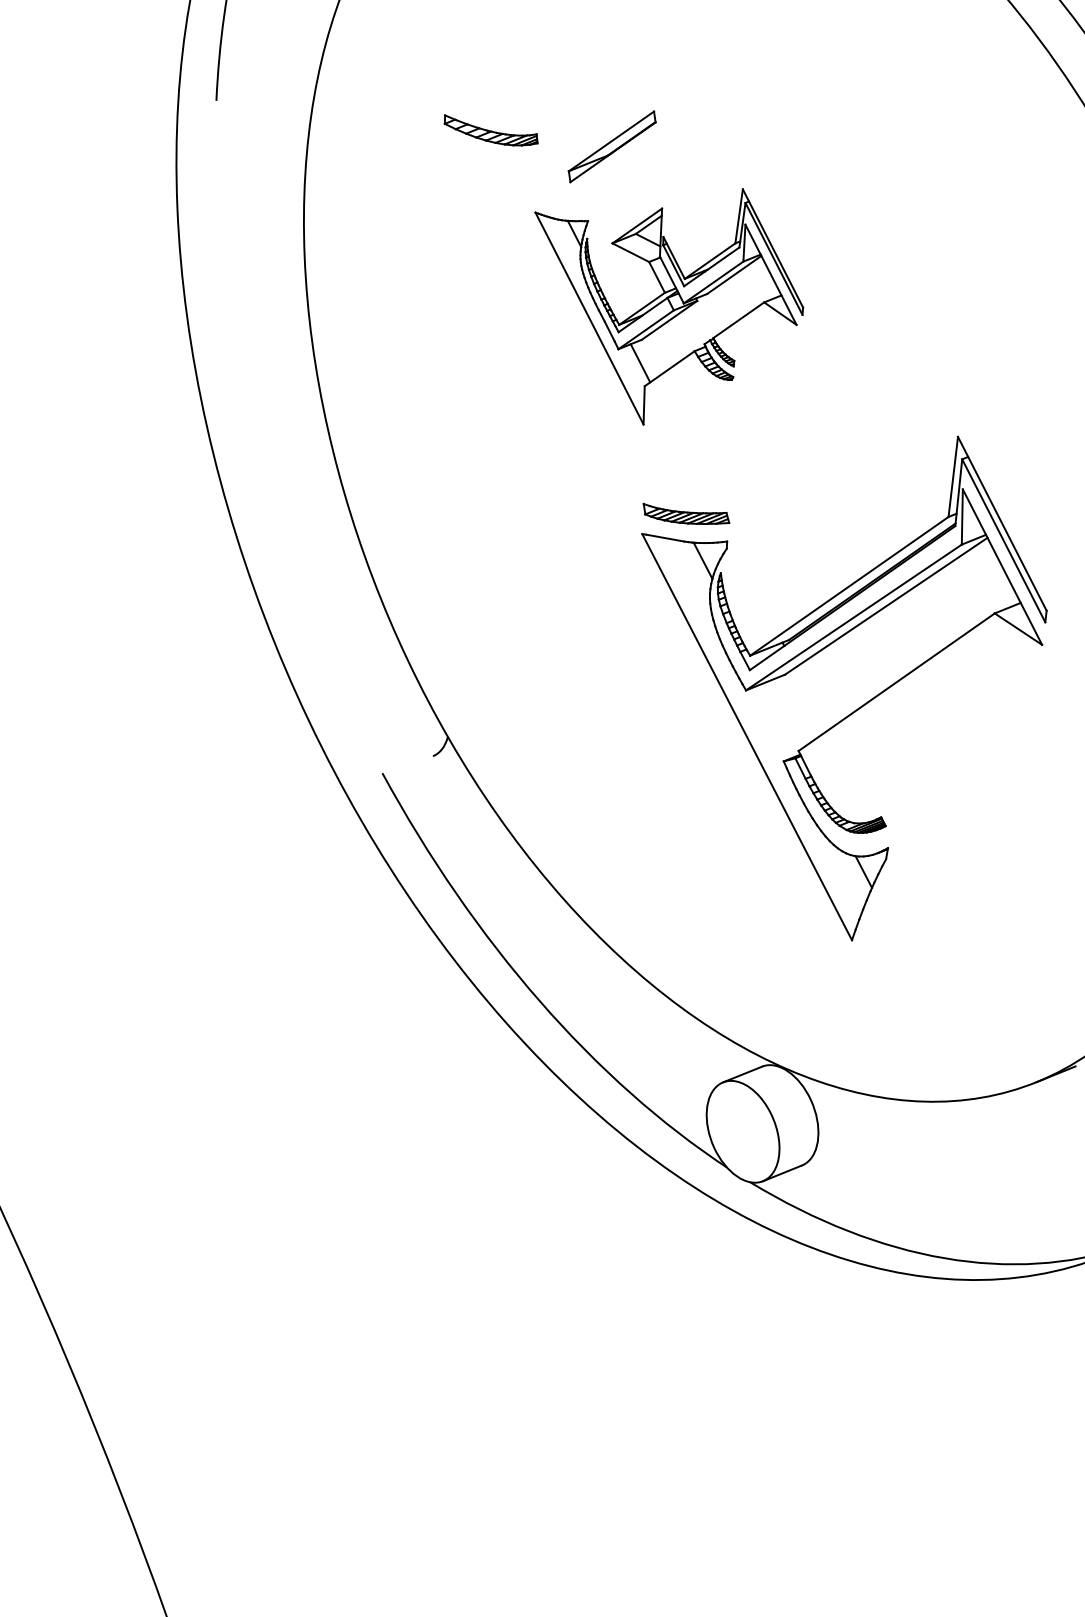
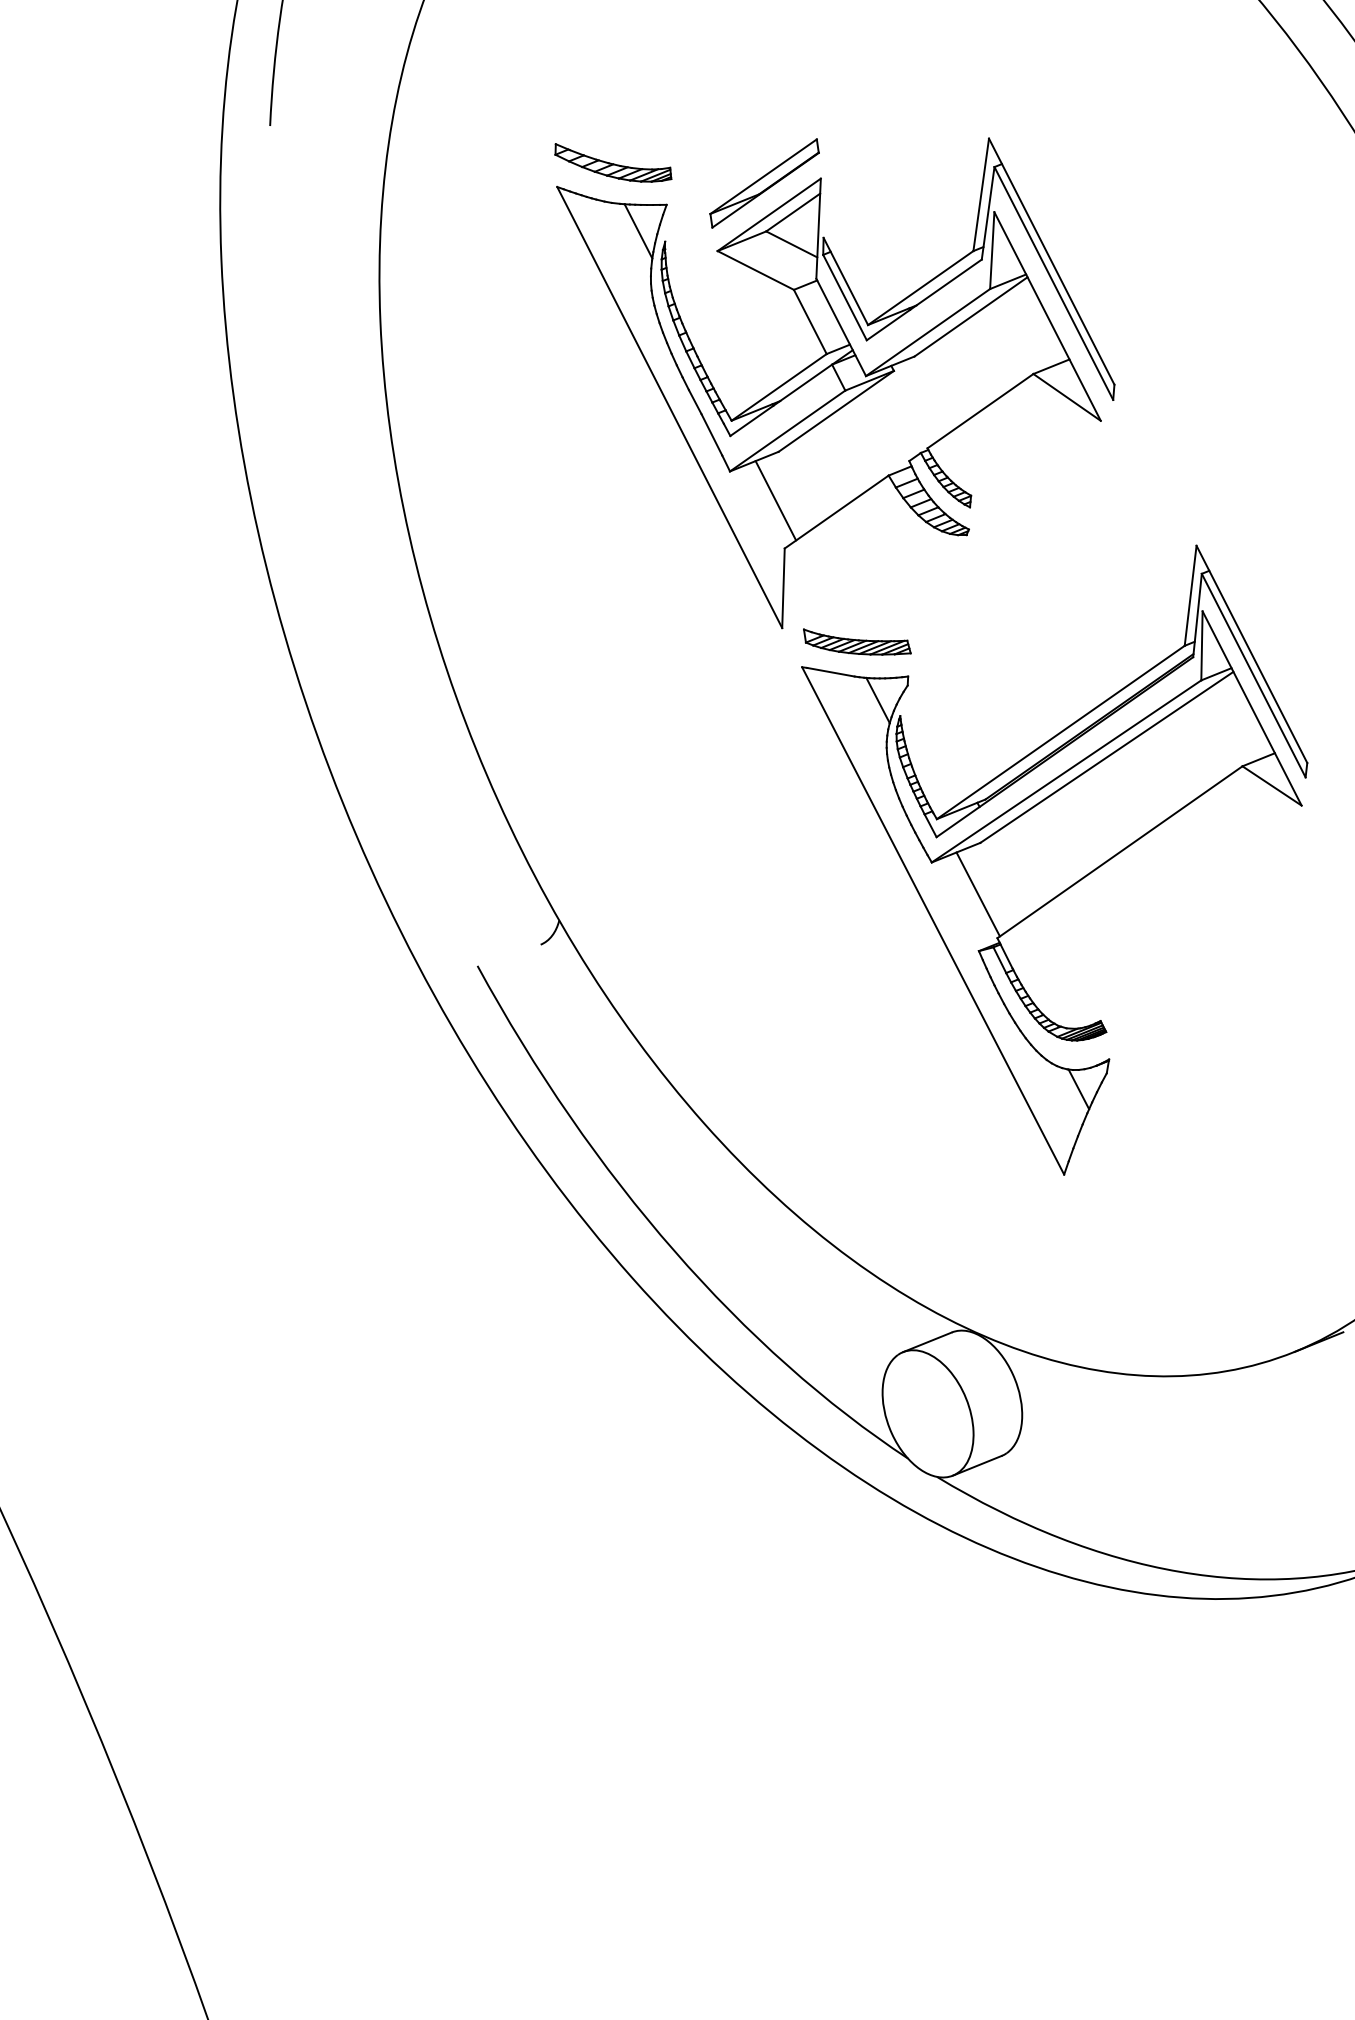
part: (668, 306) -> (835, 383), size x1.67
line: (782, 716) -> (977, 894), added

